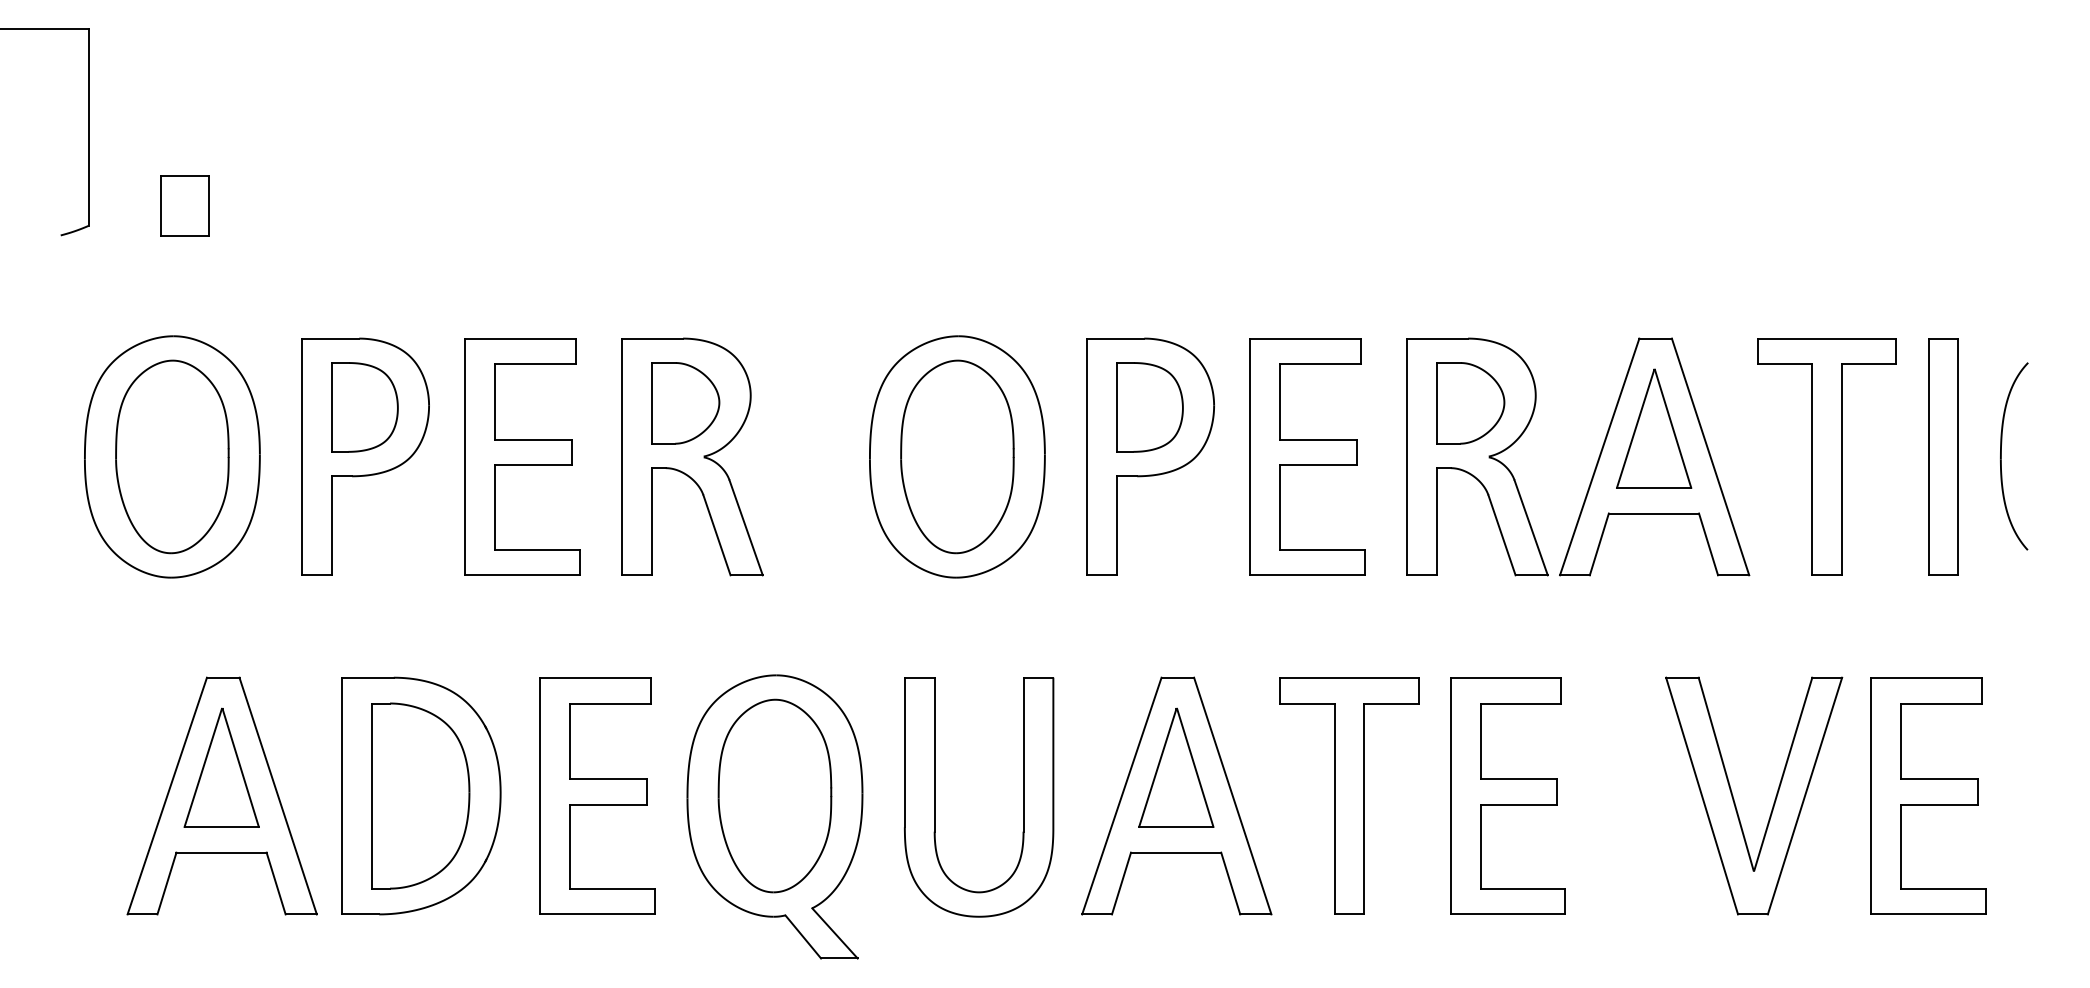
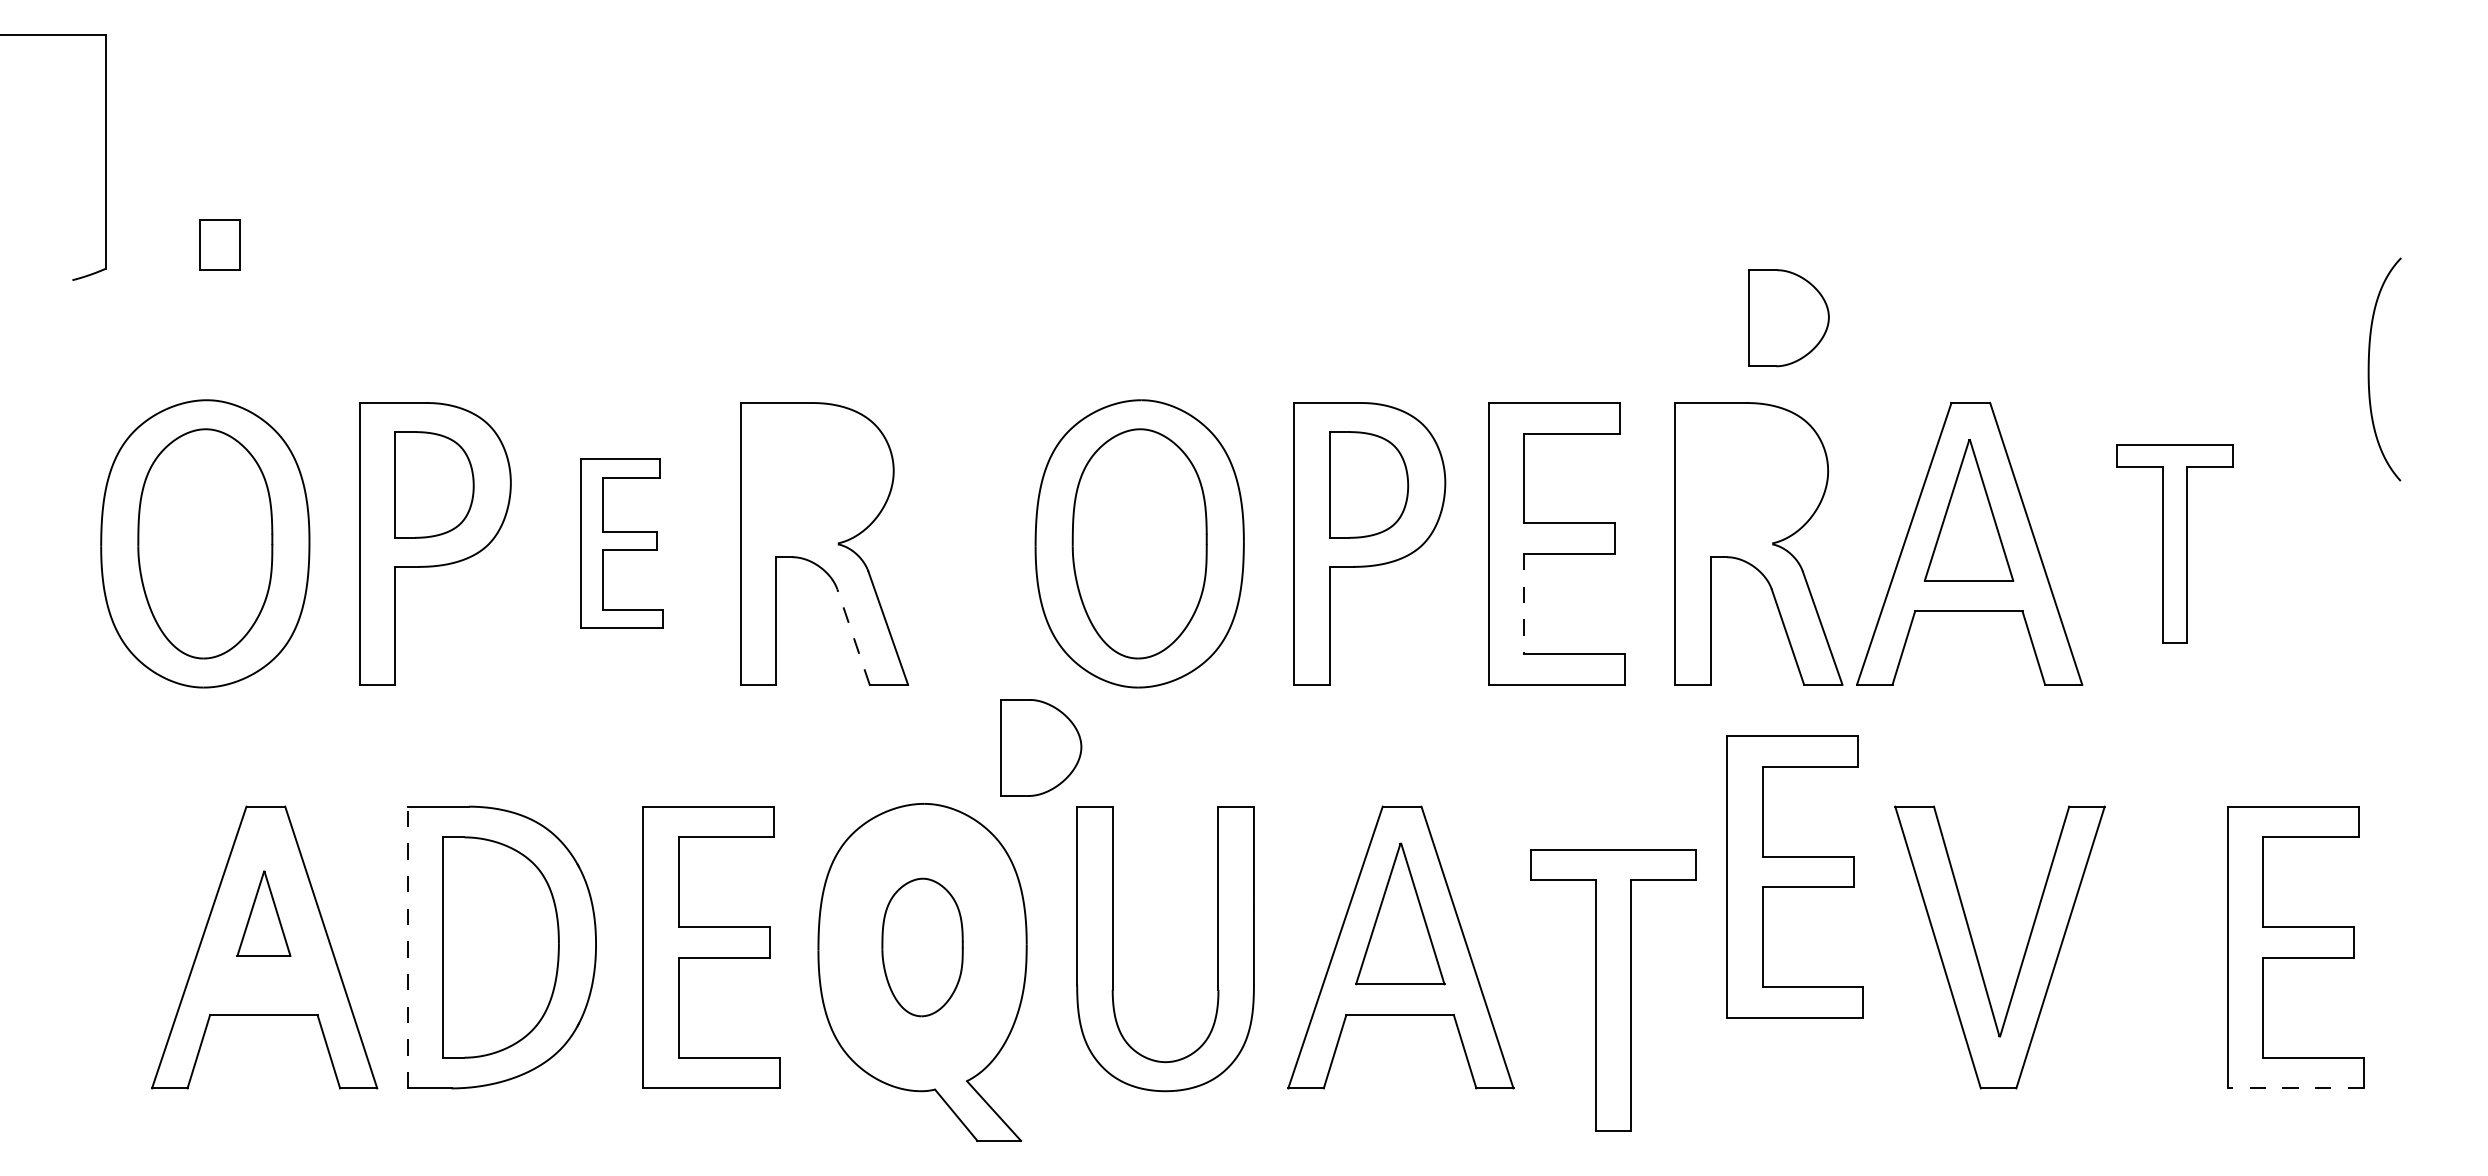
part: (184, 205) -> (219, 244), size x0.7
part: (685, 403) -> (1041, 748), moved
part: (1470, 403) -> (1788, 318), moved
part: (522, 456) -> (622, 543), size x0.6
part: (1826, 456) -> (2174, 543), size x0.7
part: (1943, 456) -> (2313, 543), removed
part: (2001, 456) -> (2369, 369), moved
line: (1280, 507) -> (1524, 604), solid -> dashed
line: (716, 534) -> (852, 636), solid -> dashed
part: (221, 767) -> (263, 913), size x0.6
line: (342, 795) -> (407, 946), solid -> dashed
part: (774, 795) -> (922, 946), size x0.6
part: (1349, 795) -> (1613, 989), moved
part: (1507, 795) -> (1794, 876), moved
part: (1735, 802) -> (1977, 955), moved
line: (1928, 914) -> (2295, 1088), solid -> dashed

